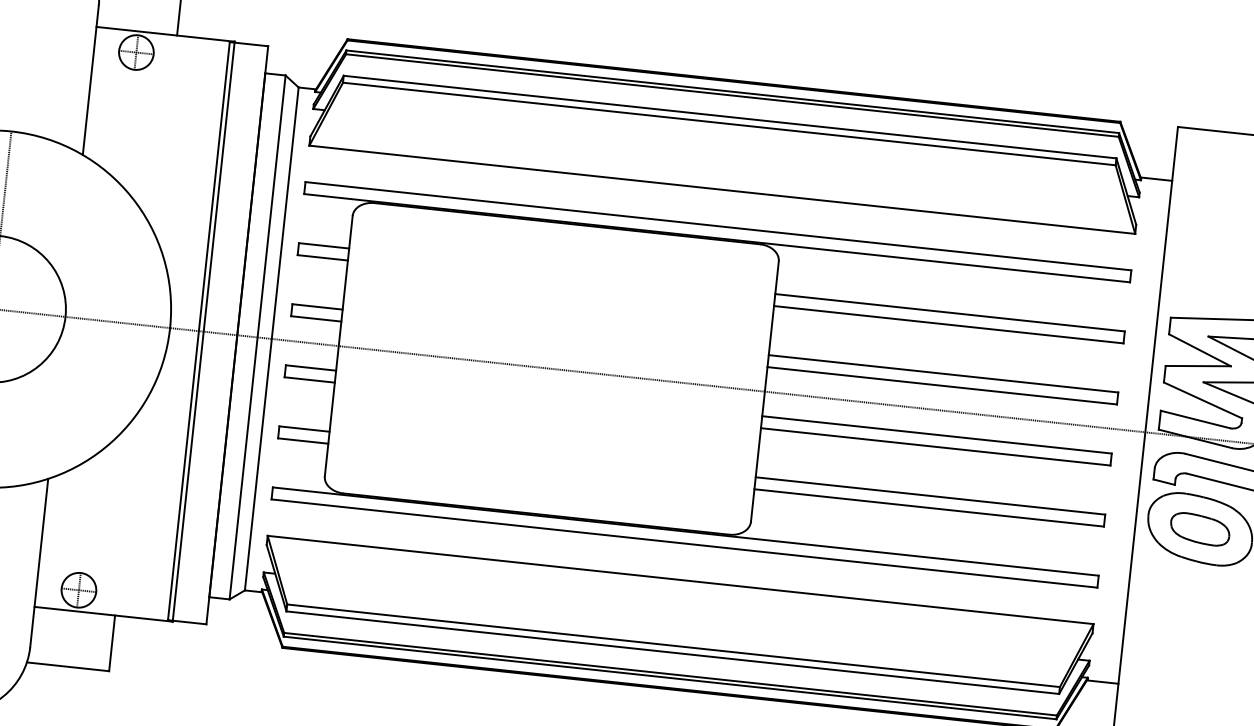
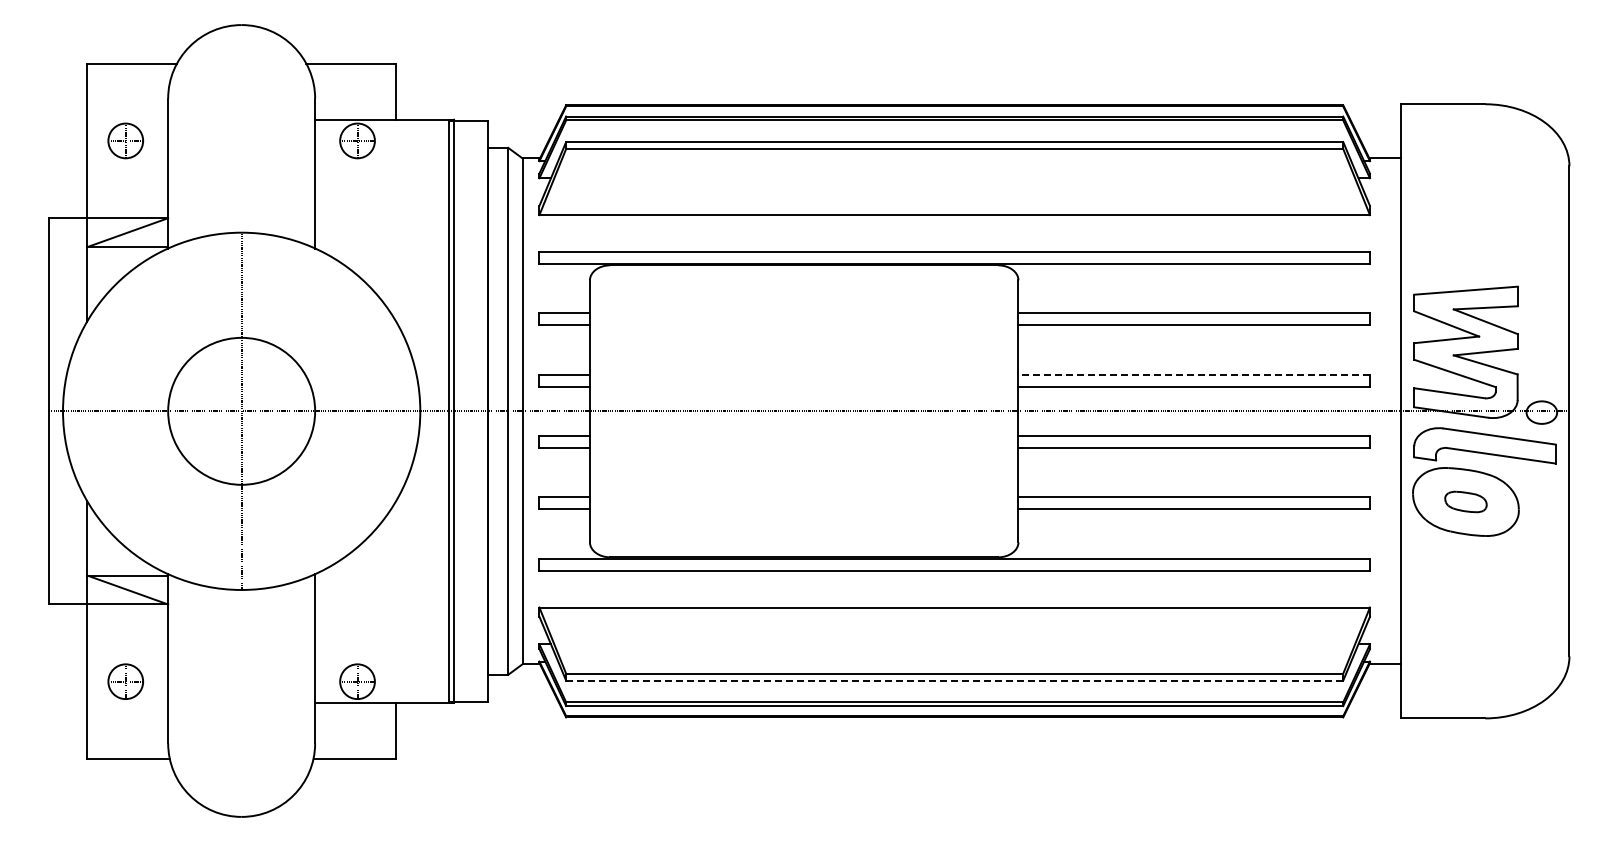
line: (943, 373) -> (1194, 374), solid -> dashed
part: (1199, 528) -> (1465, 501), size x0.7
line: (672, 652) -> (954, 680), solid -> dashed

